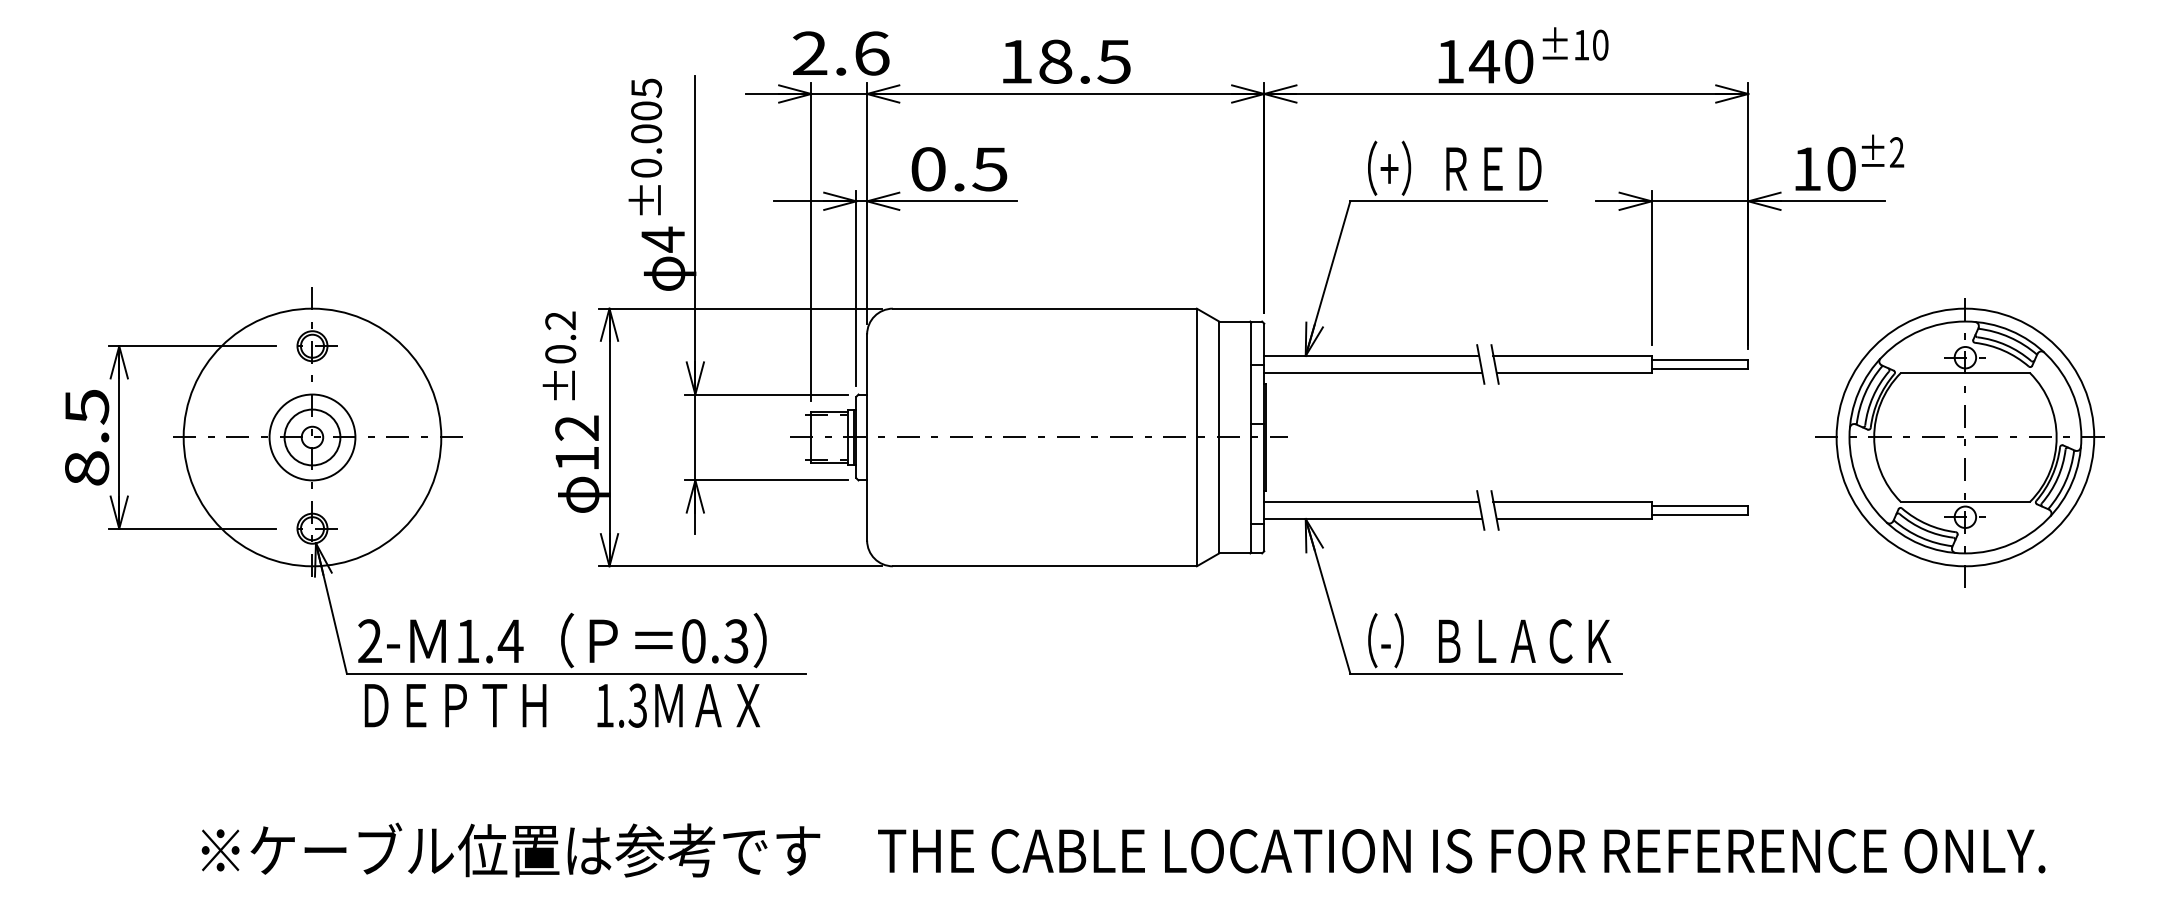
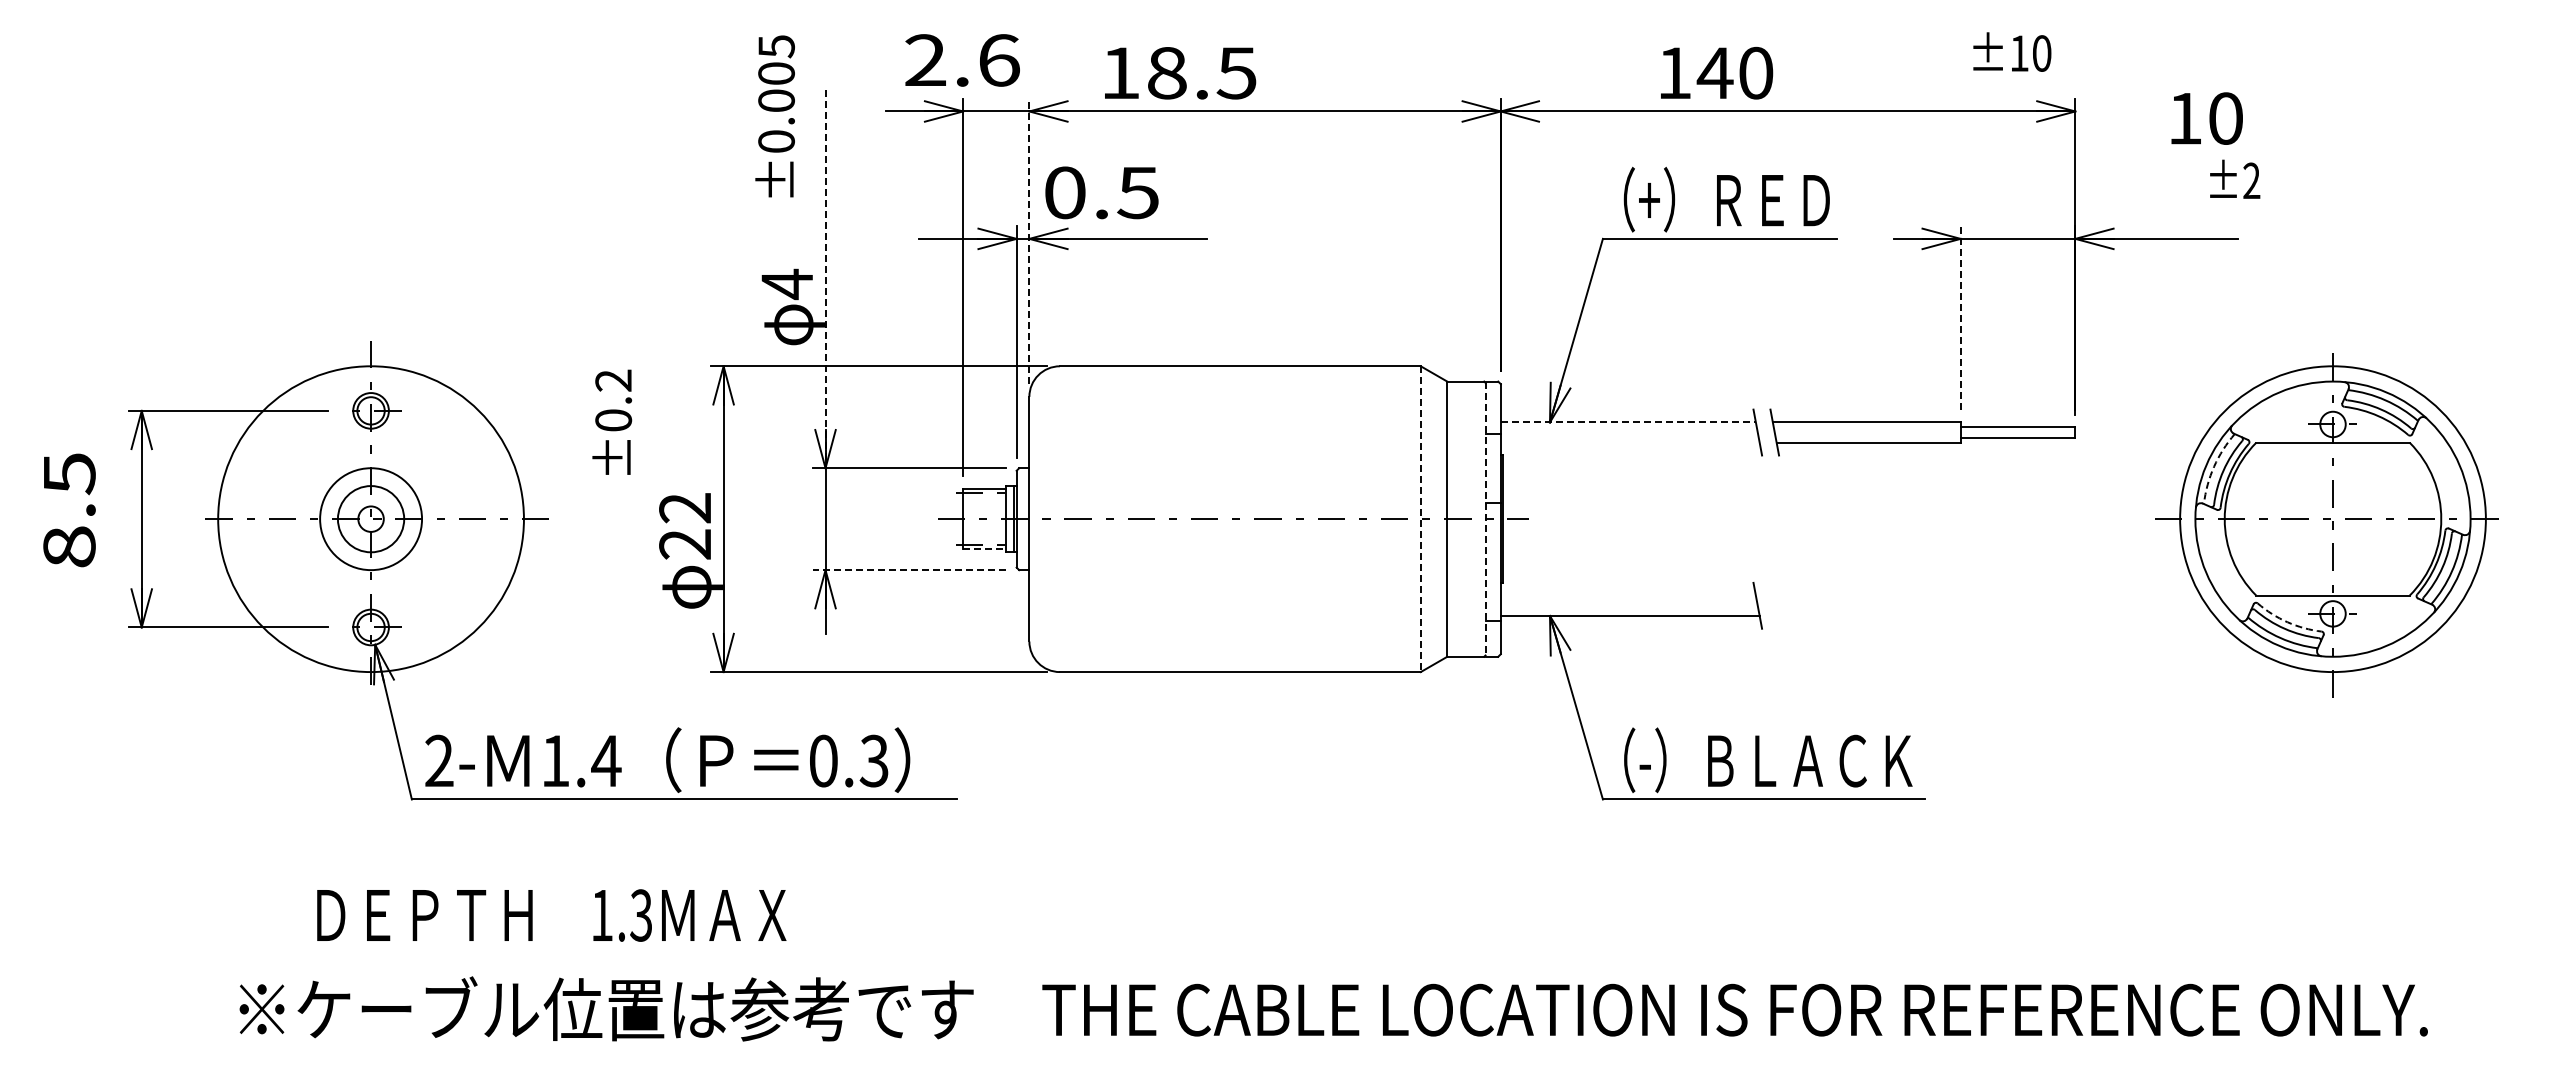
text: (1575, 43) -> (2012, 51), moved
text: (841, 53) -> (962, 60), moved
text: (1486, 61) -> (1717, 72), moved
text: (1066, 62) -> (1180, 73), moved
text: (644, 147) -> (774, 116), moved
text: (959, 168) -> (1101, 192), moved
text: (1825, 168) -> (2206, 118), moved
line: (867, 203) -> (1029, 241), solid -> dashed
line: (695, 235) -> (825, 279), solid -> dashed
line: (1651, 267) -> (1960, 317), solid -> dashed
text: (559, 355) -> (612, 421), moved
line: (1371, 356) -> (1628, 422), solid -> dashed
line: (1372, 372) -> (1629, 442), removed
arc: (1865, 393) -> (2214, 466), solid -> dashed
text: (87, 437) -> (69, 510), moved
line: (1196, 437) -> (1420, 519), solid -> dashed
line: (1251, 437) -> (1485, 519), solid -> dashed
text: (576, 458) -> (684, 544), 12 -> 22
line: (829, 463) -> (984, 549), solid -> dashed
line: (766, 480) -> (909, 570), solid -> dashed
line: (1371, 501) -> (1627, 595), removed
part: (1619, 510) -> (1922, 605), removed
arc: (1927, 524) -> (2287, 622), solid -> dashed
text: (562, 705) -> (551, 915), moved

